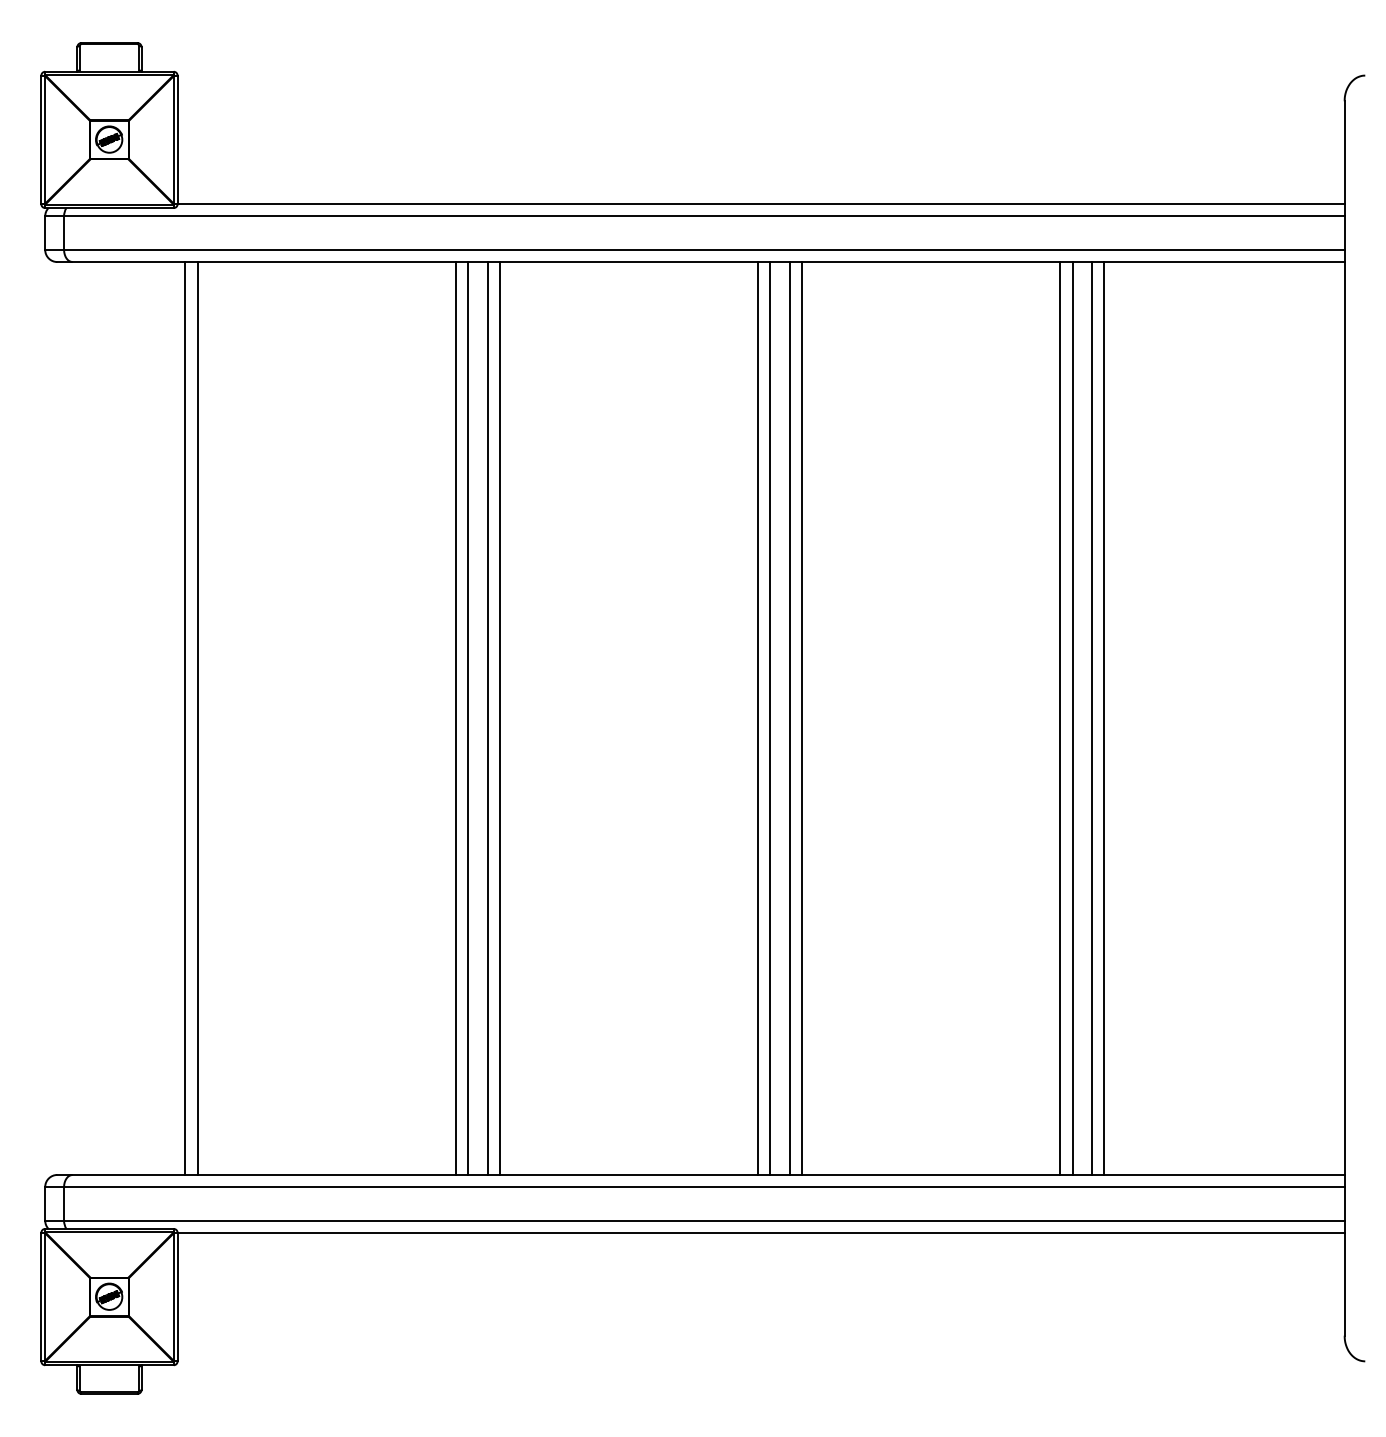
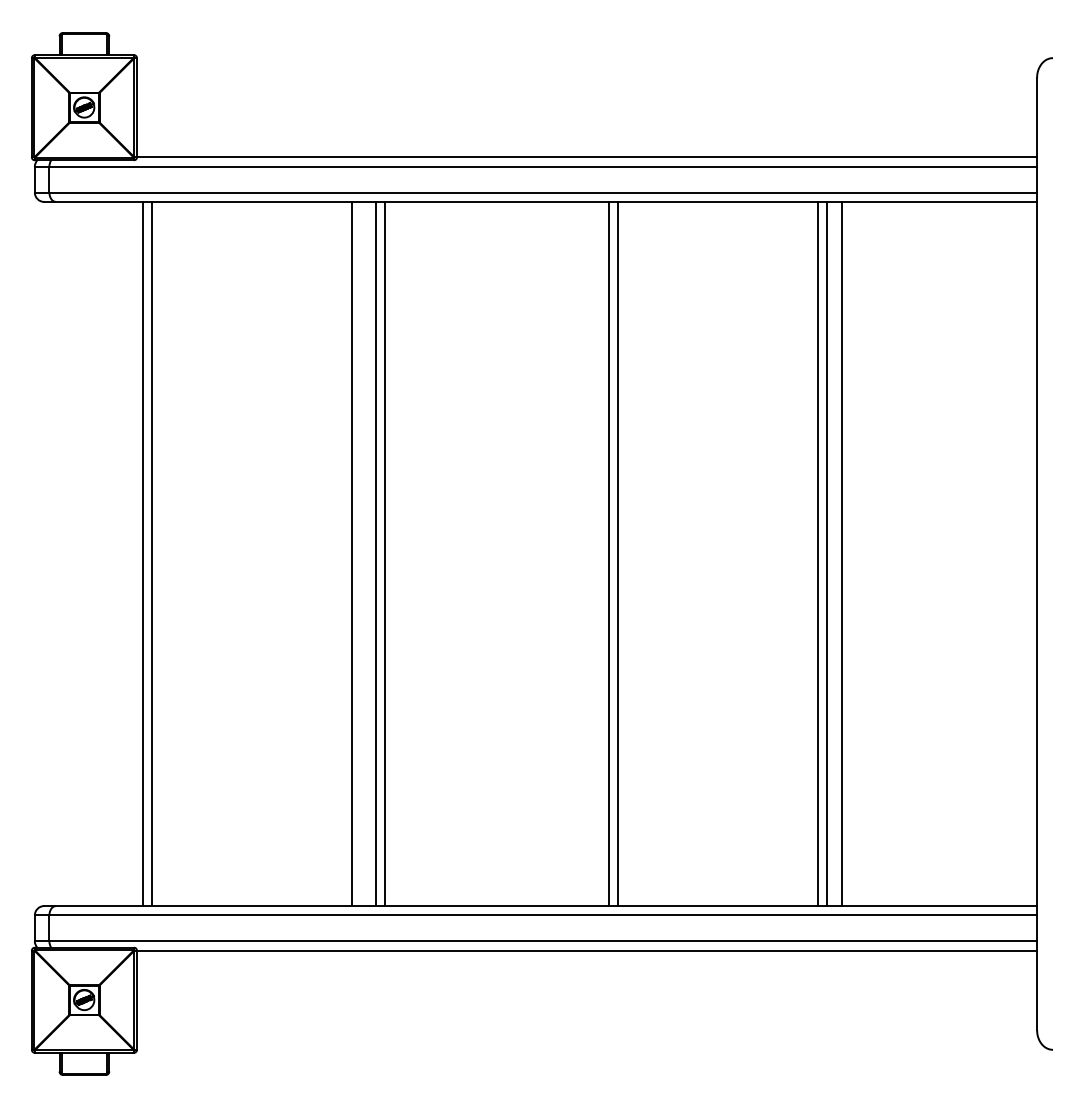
line: (468, 718) -> (361, 554), removed
line: (758, 718) -> (585, 554), removed
line: (770, 718) -> (594, 554), removed
line: (1104, 718) -> (851, 554), removed

